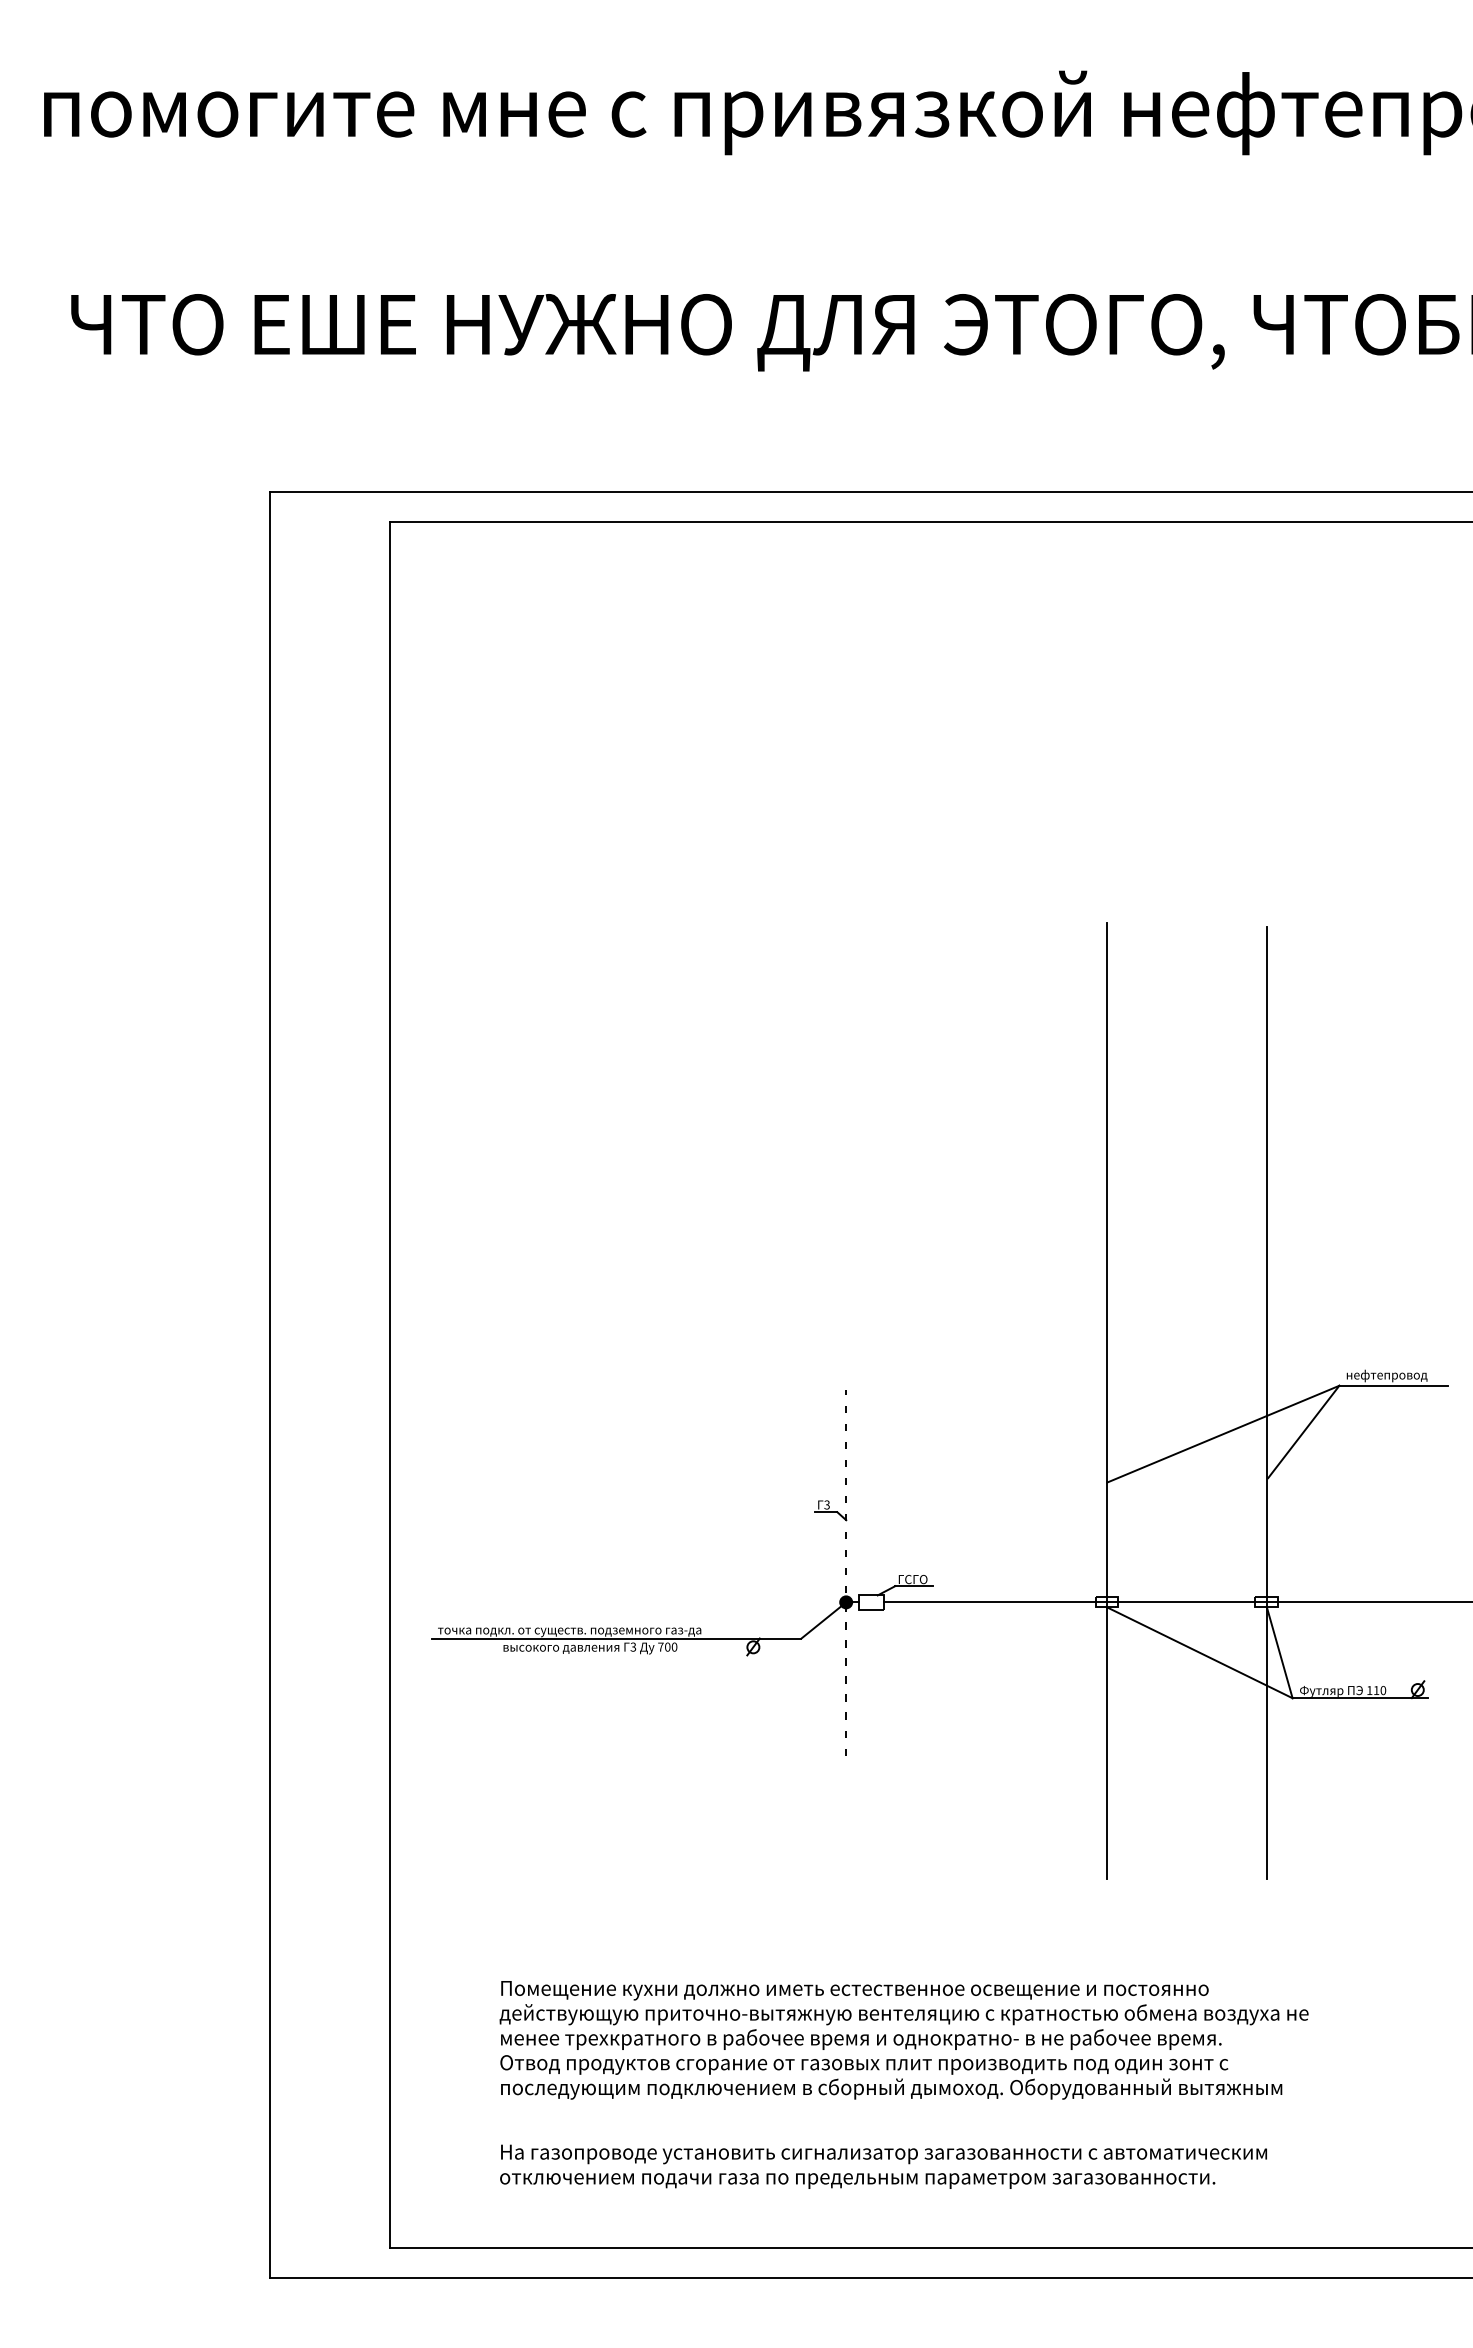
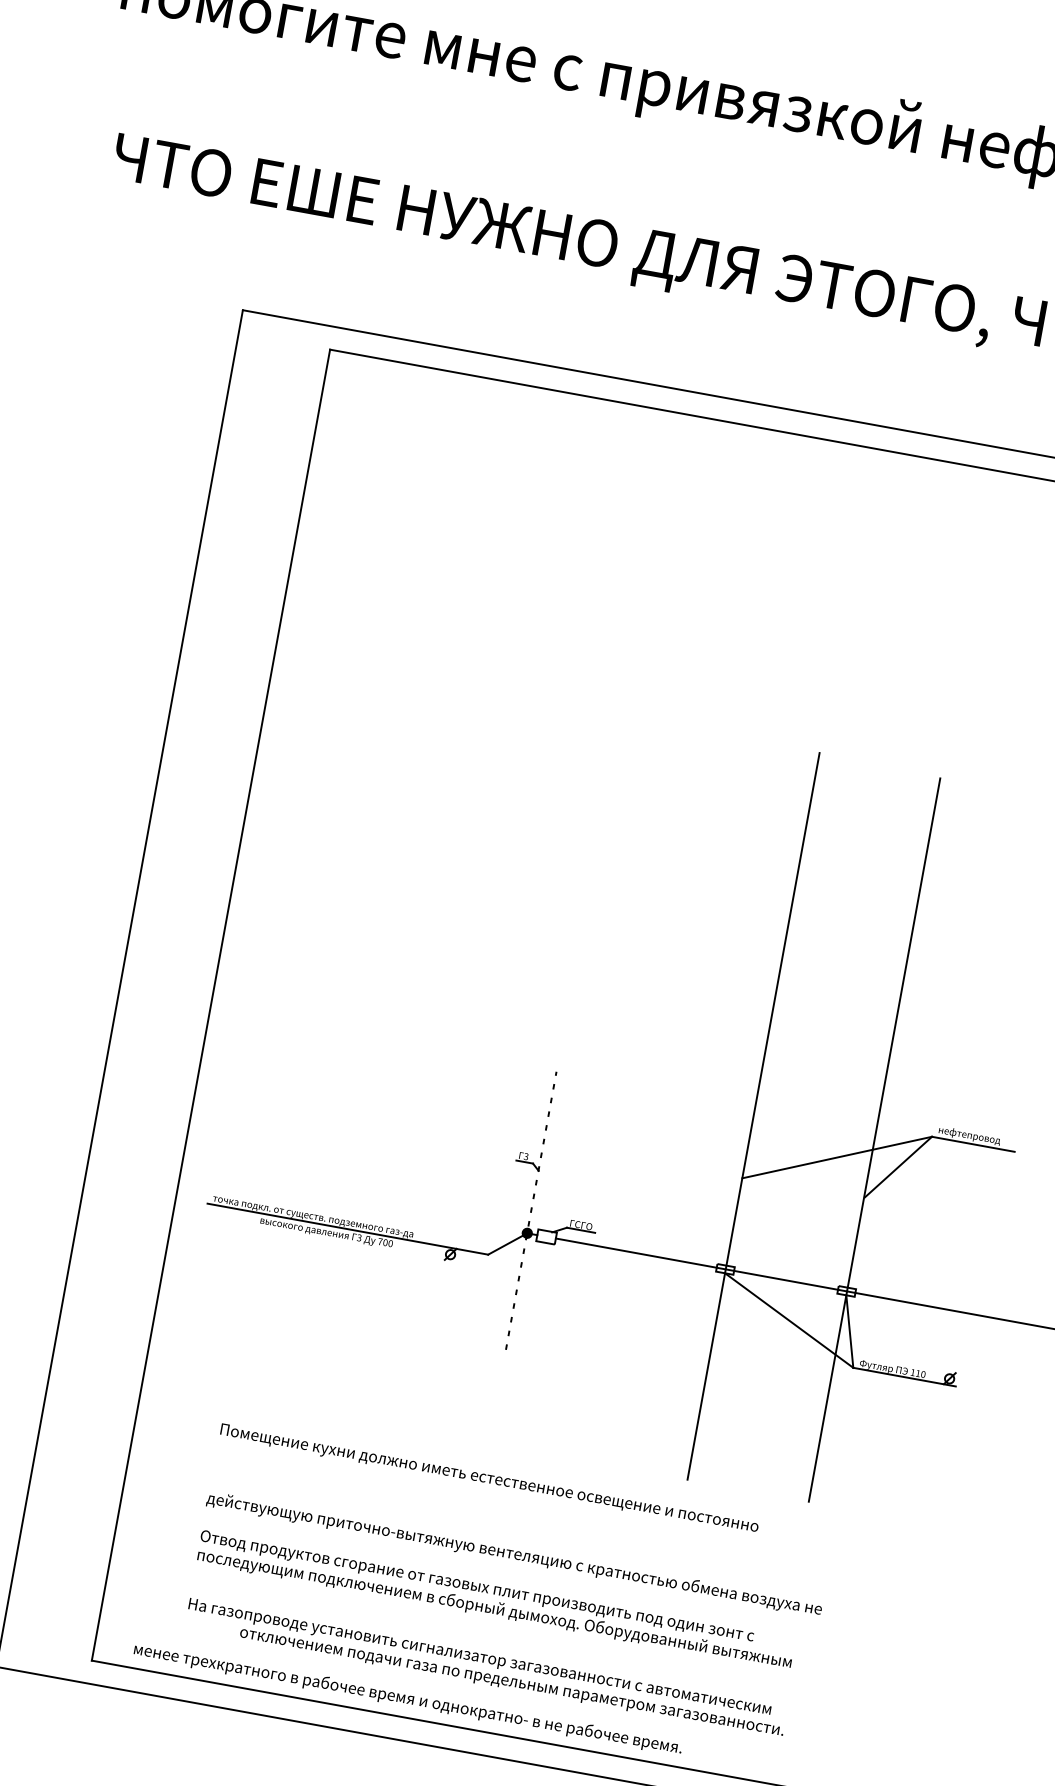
text: (854, 1990) -> (489, 1479), moved
text: (861, 2039) -> (408, 1699), moved
text: (857, 2180) -> (511, 1683), moved

